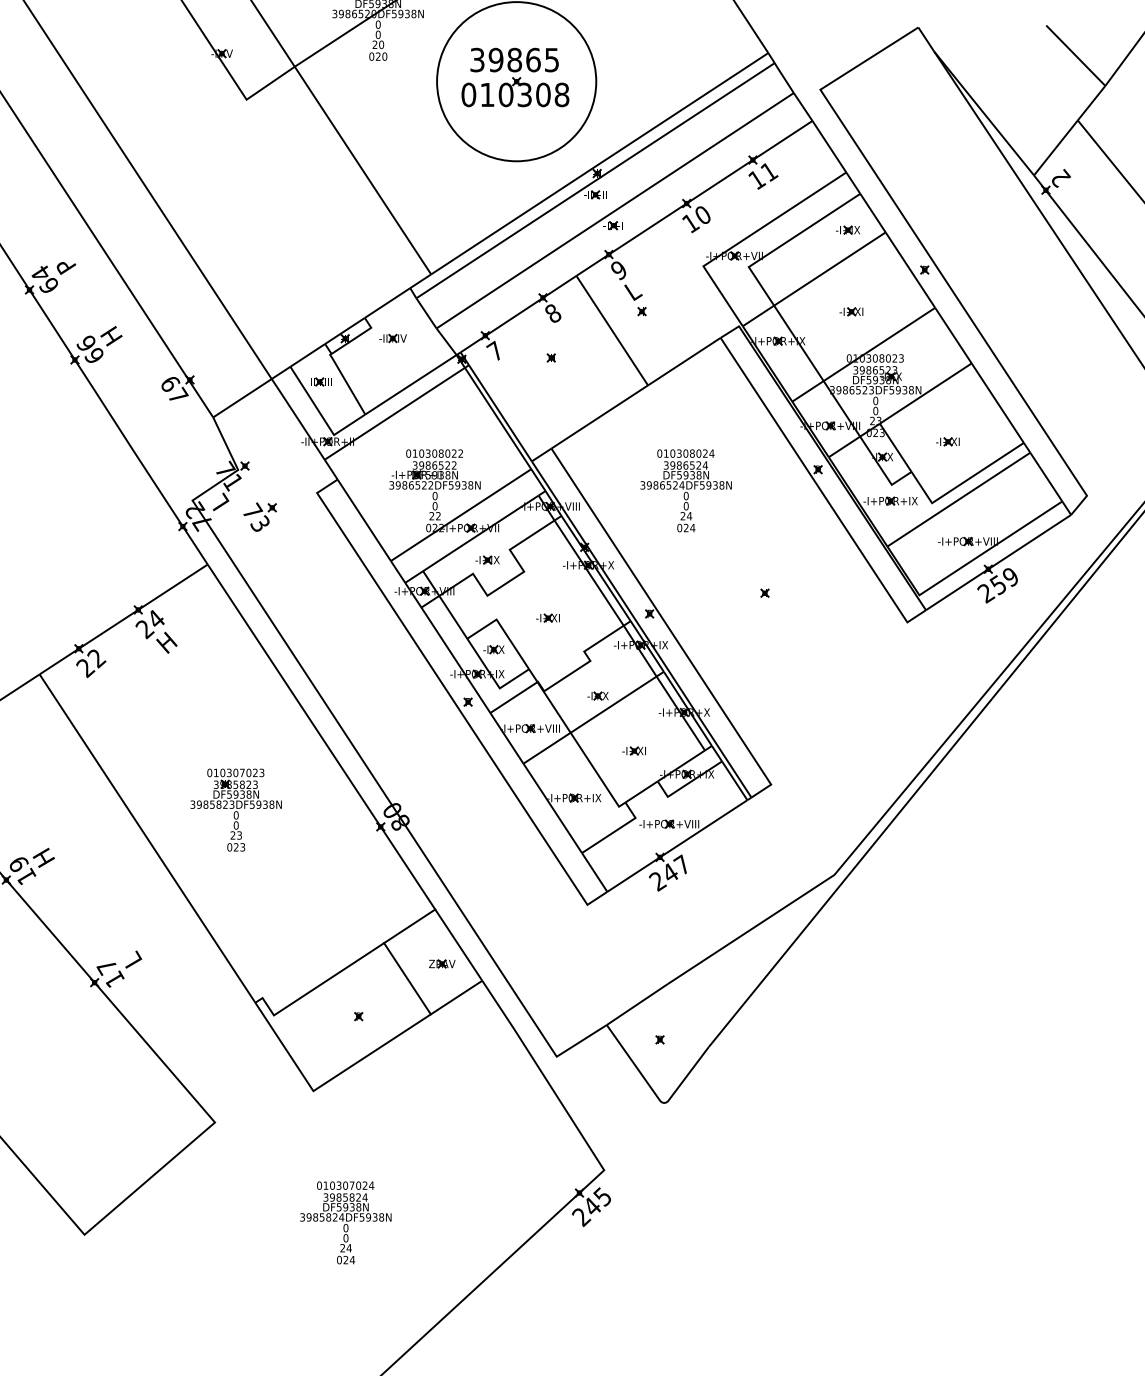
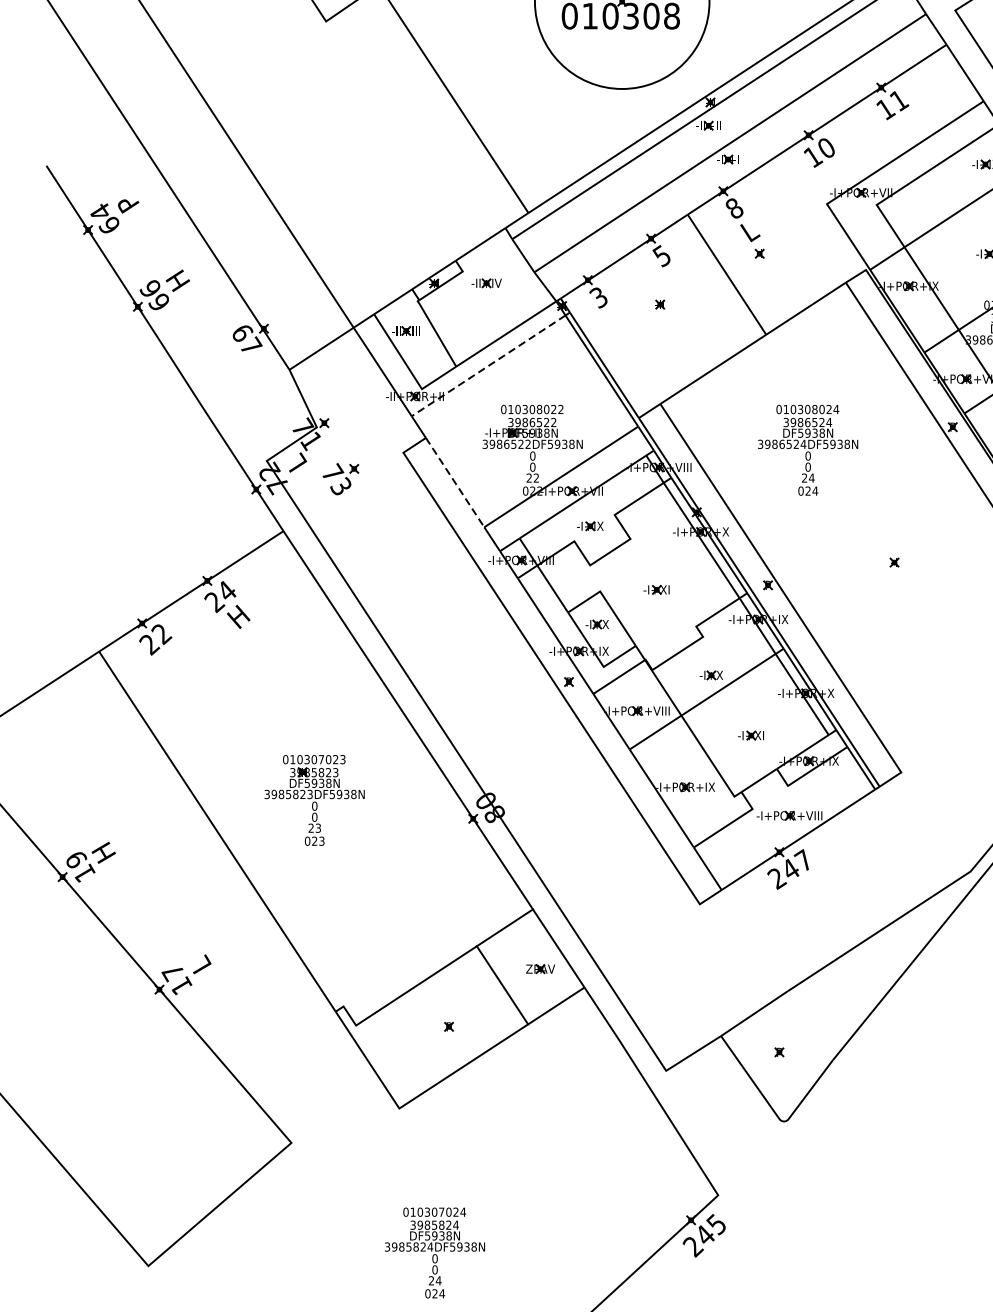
text: (619, 270) -> (734, 208), 9 -> 8
text: (552, 313) -> (661, 255), 8 -> 5
text: (494, 350) -> (597, 296), 7 -> 3
line: (394, 413) -> (488, 365), solid -> dashed
line: (364, 520) -> (455, 482), solid -> dashed

